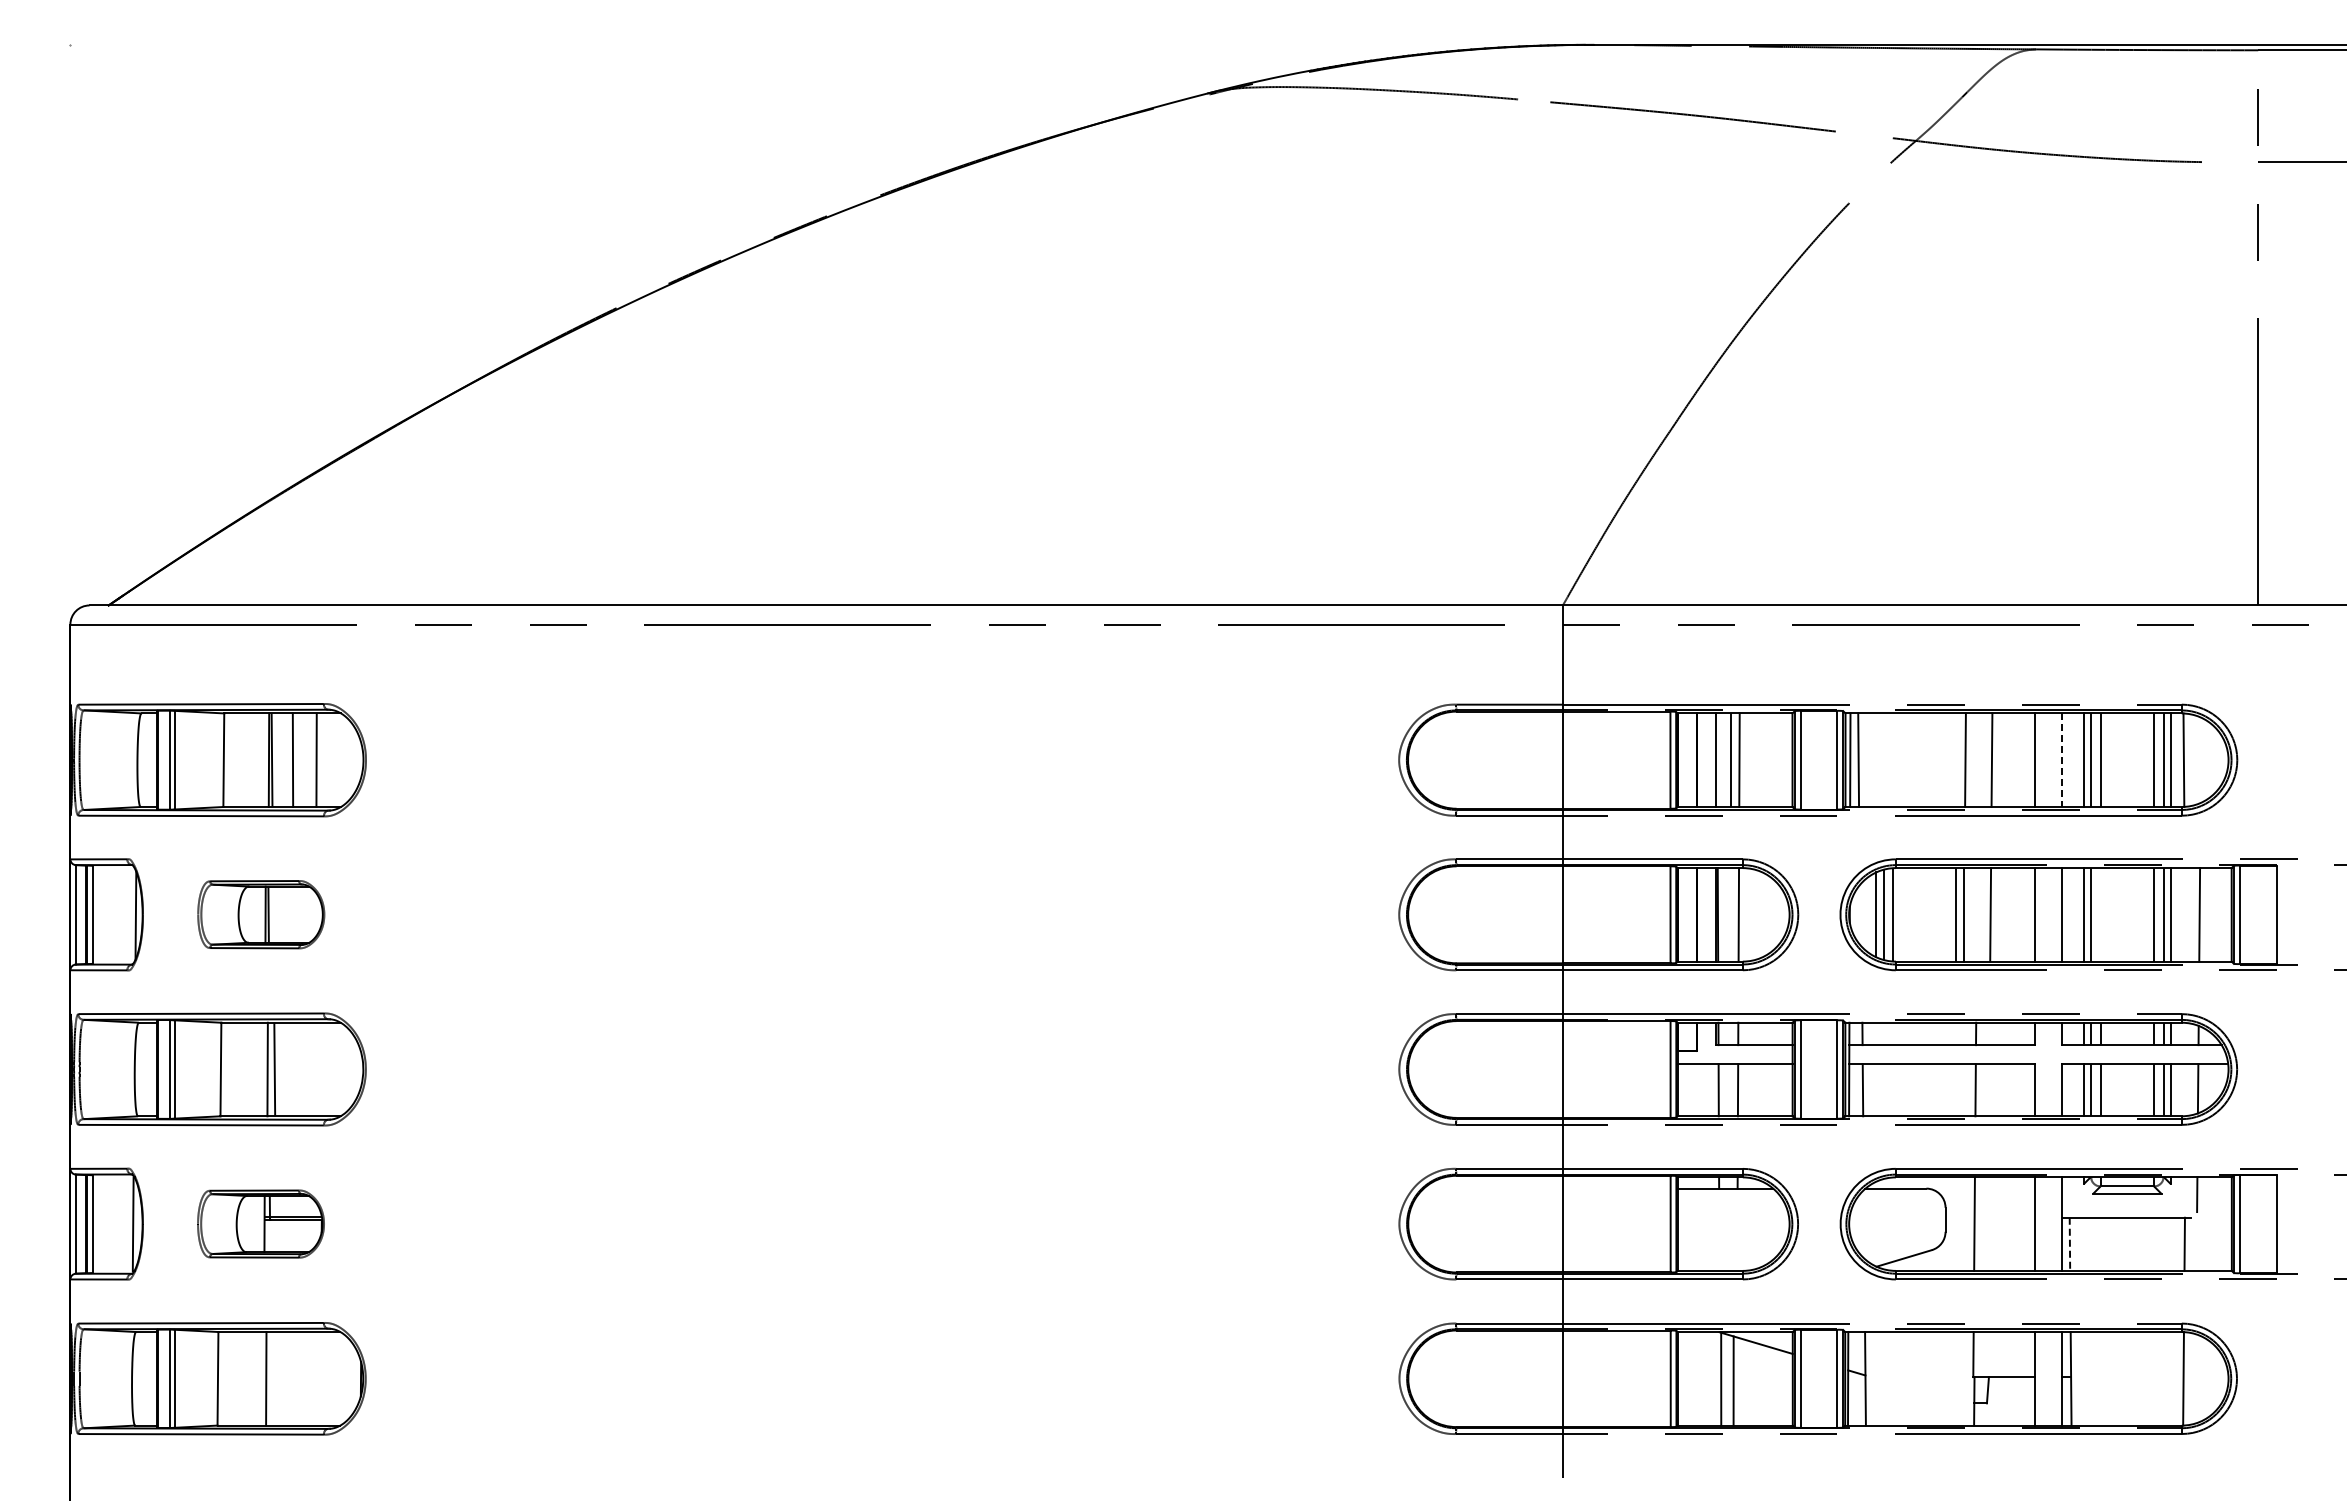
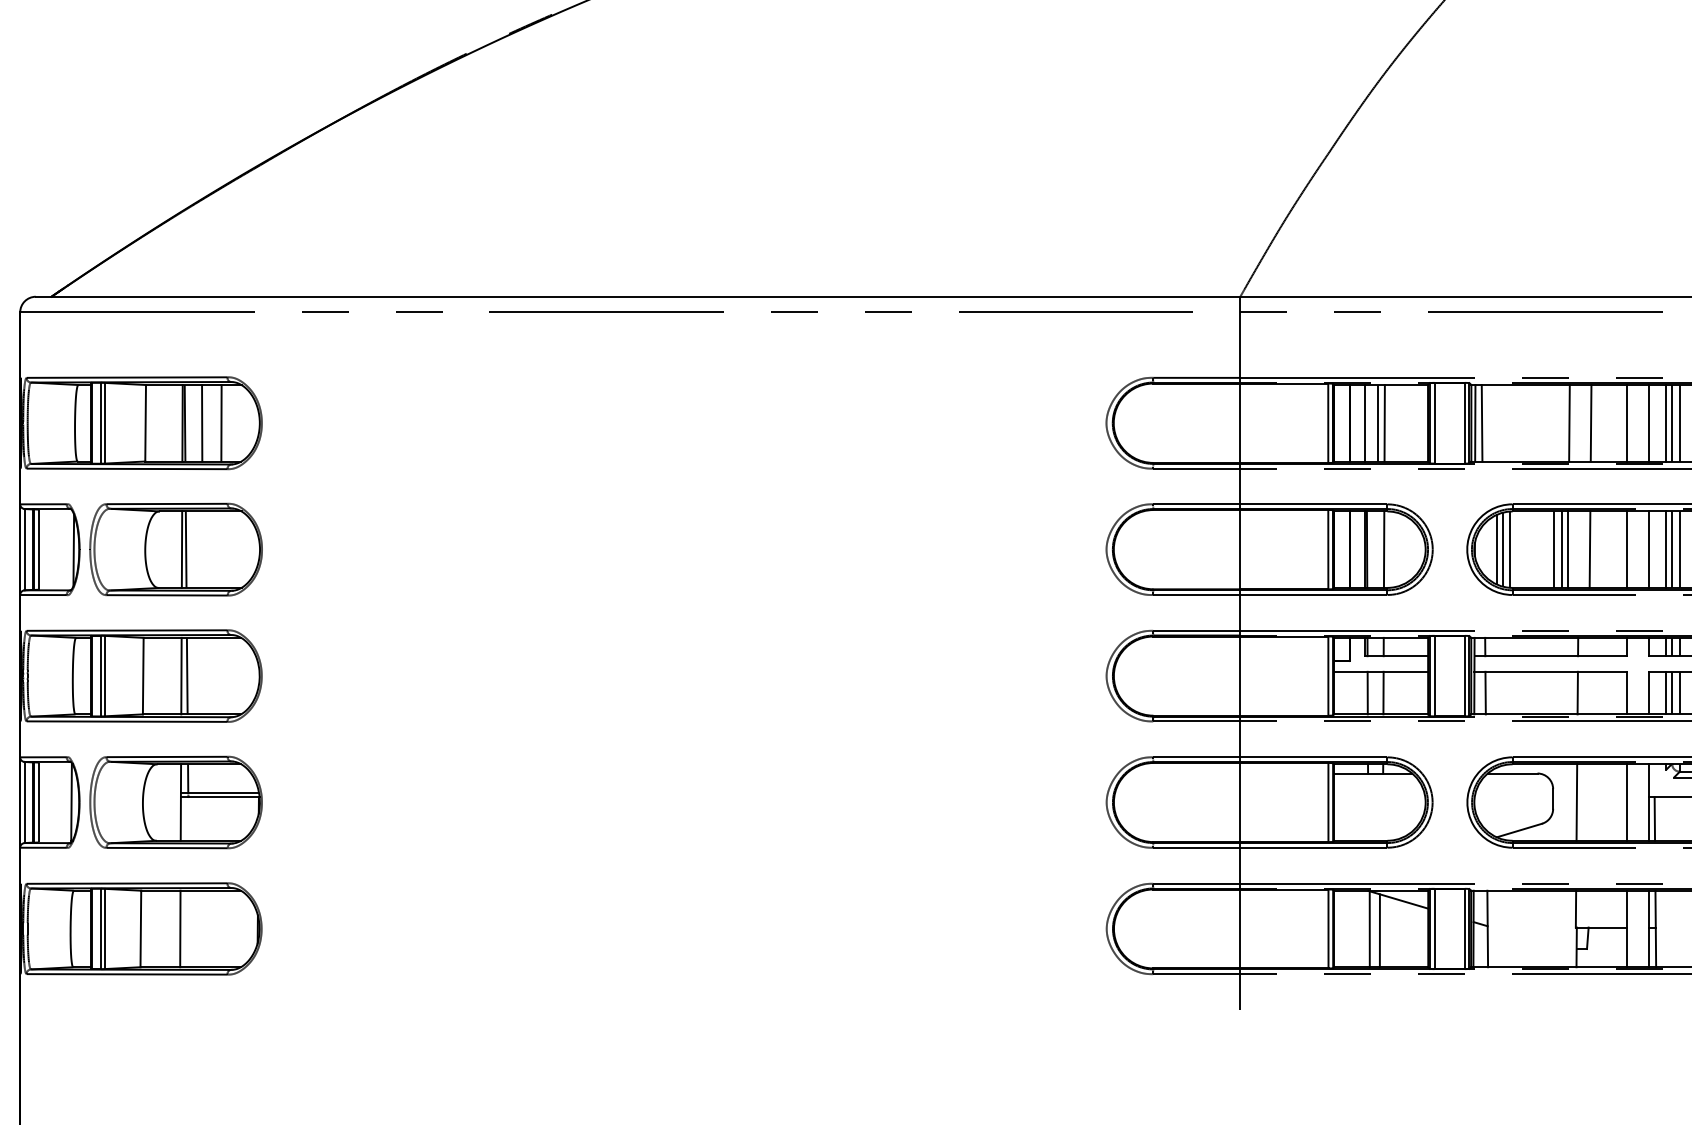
line: (2062, 760) -> (1648, 423), dashed -> solid
part: (261, 914) -> (176, 549), size x1.67
line: (1946, 914) -> (1553, 549), added
line: (2100, 914) -> (1679, 549), added
part: (260, 1223) -> (175, 802), size x1.67
line: (2069, 1244) -> (1654, 819), dashed -> solid

